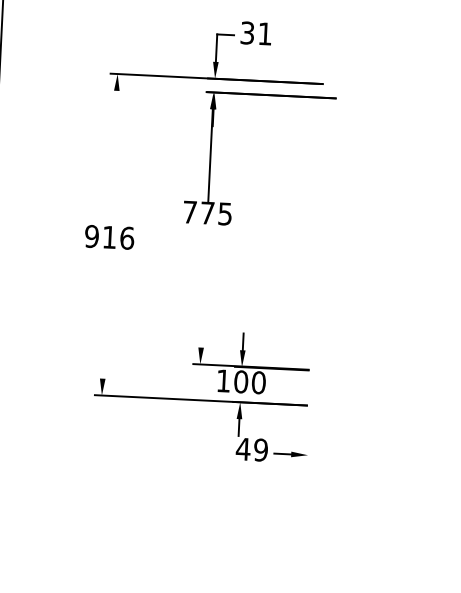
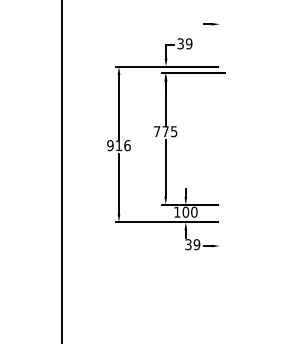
text: (263, 33) -> (188, 43), 31 -> 39
line: (112, 156) -> (118, 106), added
line: (203, 289) -> (165, 168), added
line: (104, 315) -> (118, 183), added
text: (243, 448) -> (188, 244), 49 -> 39

